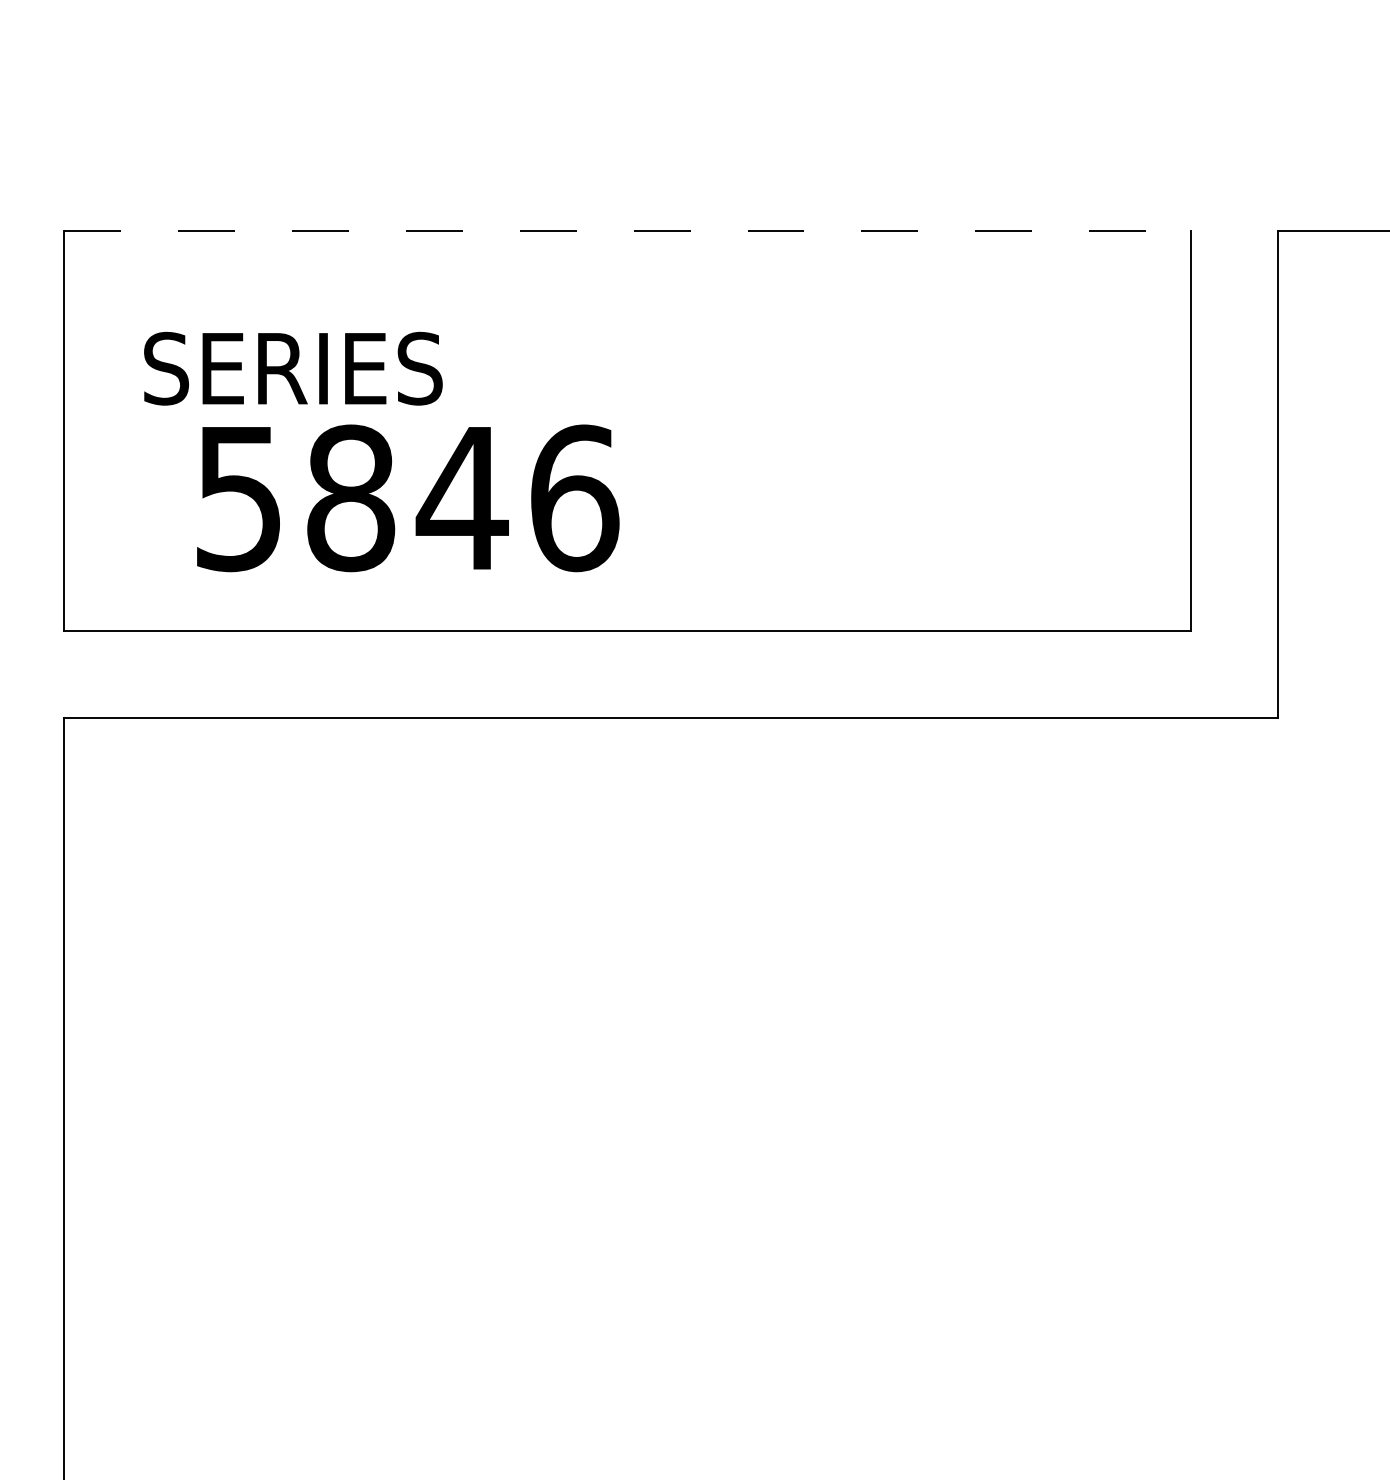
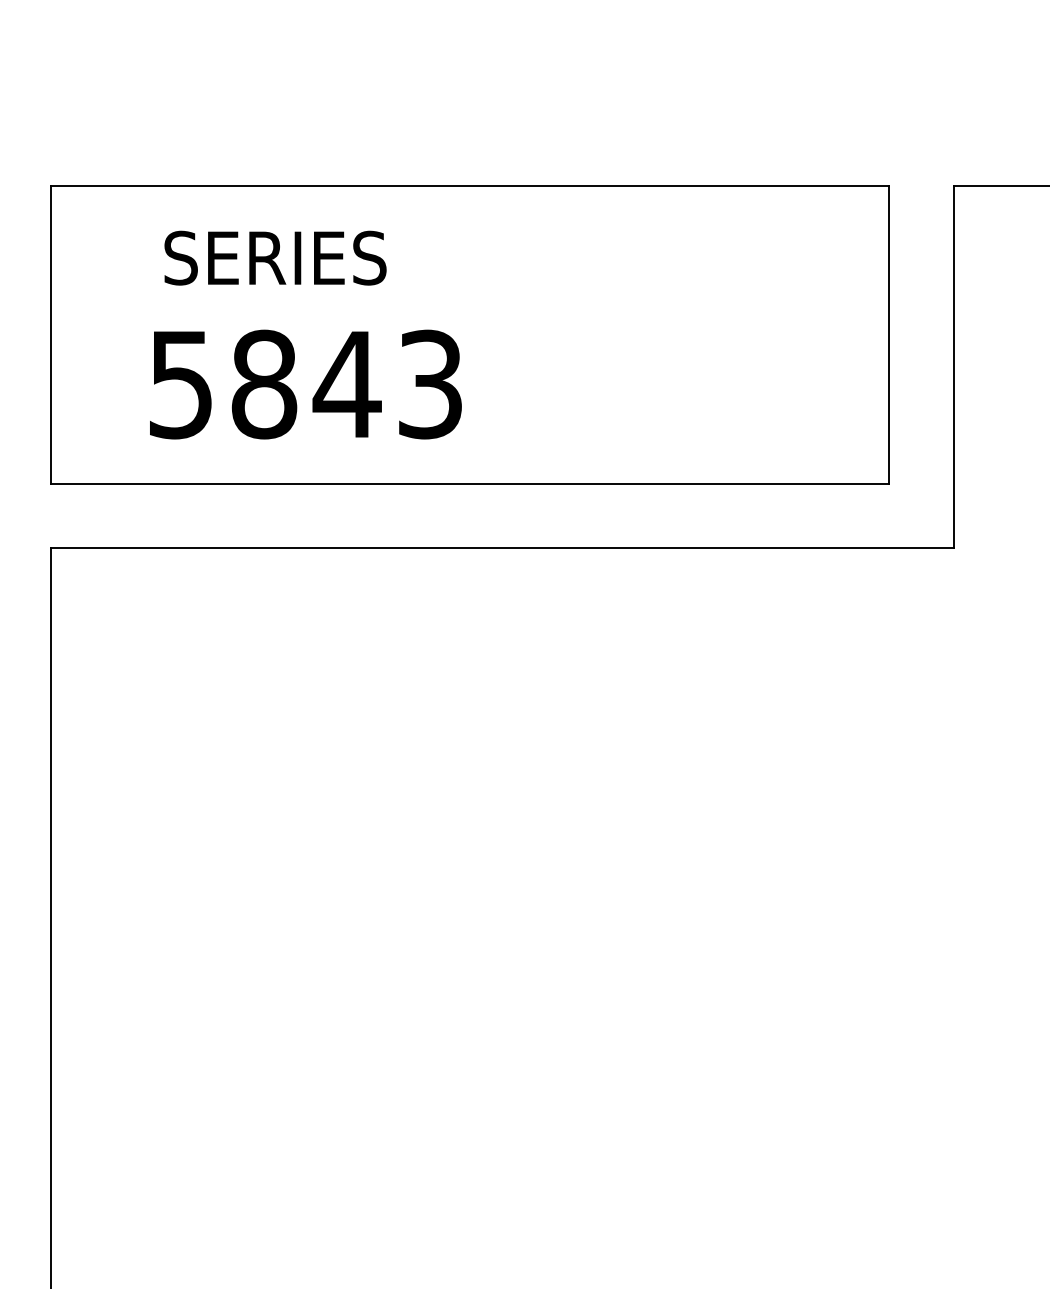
line: (628, 230) -> (470, 185), dashed -> solid
text: (293, 367) -> (275, 257), moved
text: (575, 498) -> (431, 384), 5846 -> 5843

